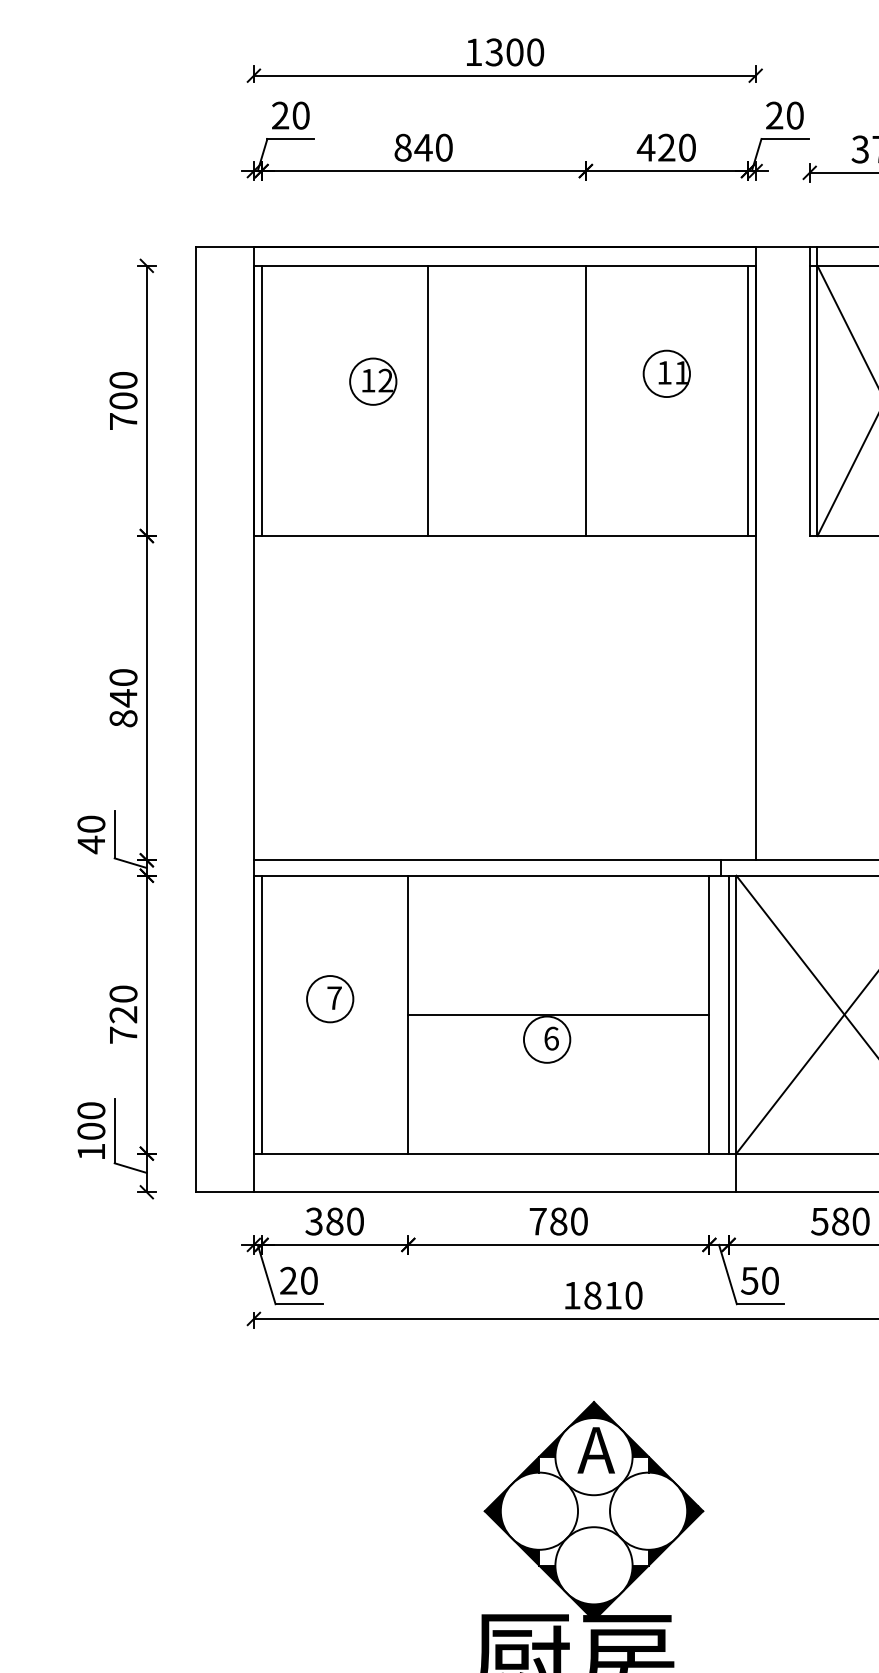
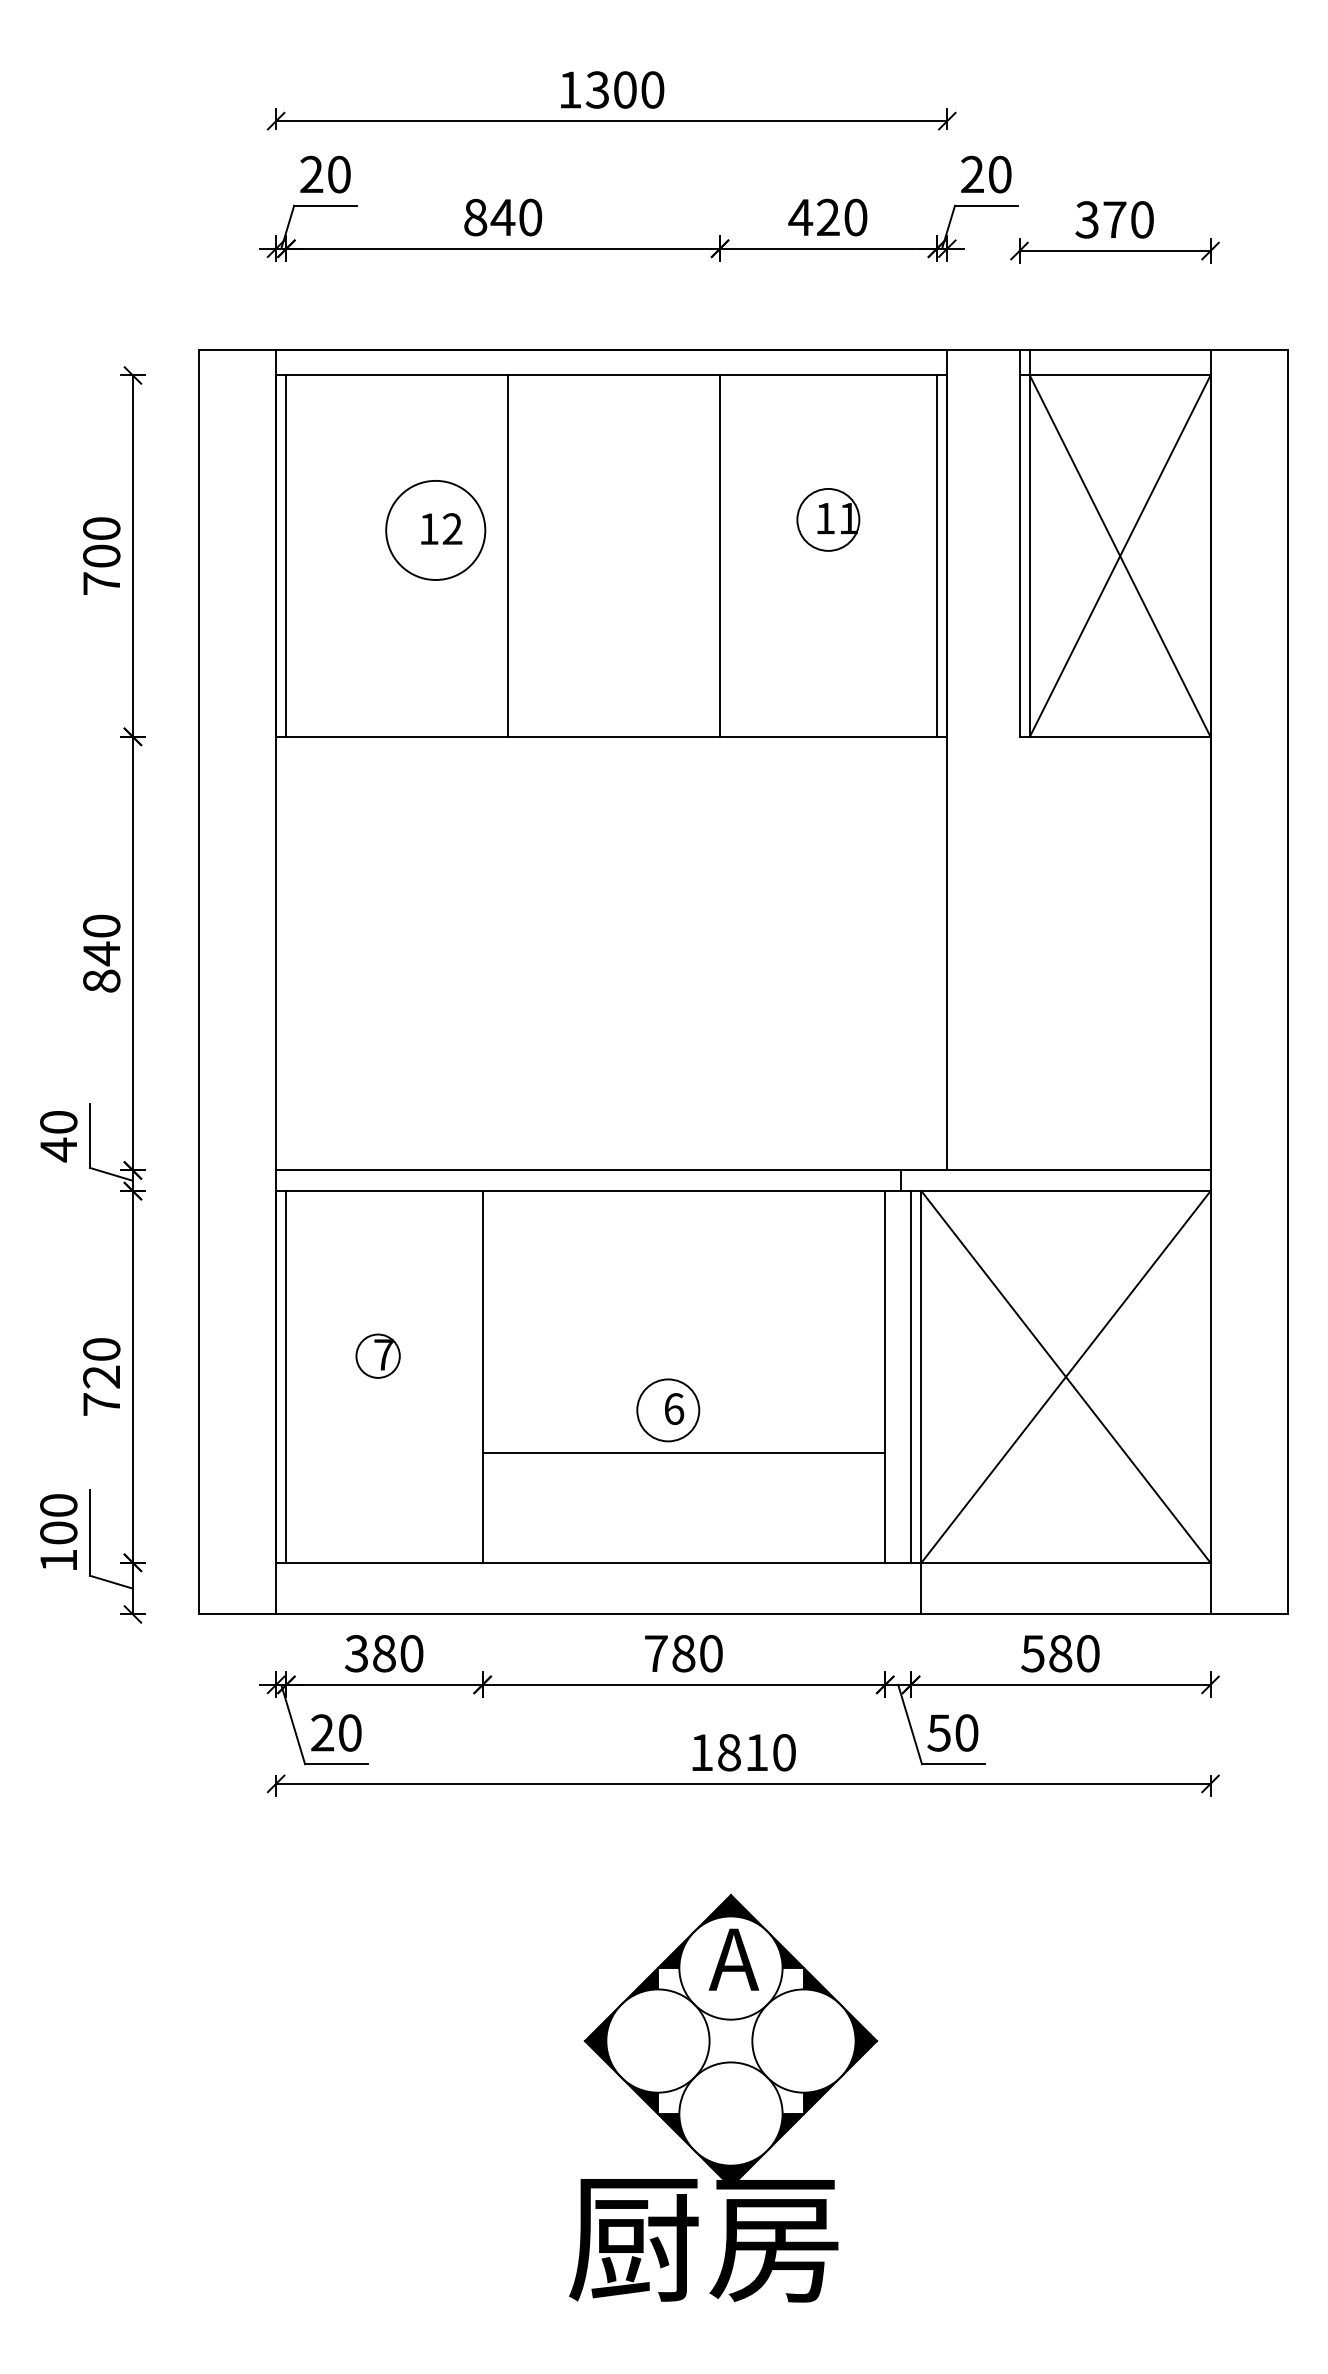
circle: (373, 381) -> (435, 530), size x1.6
circle: (330, 999) -> (378, 1356), size x0.7
line: (558, 1014) -> (683, 1452), moved

